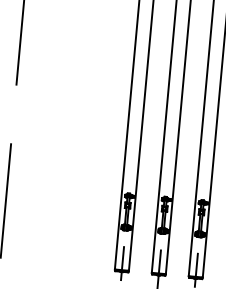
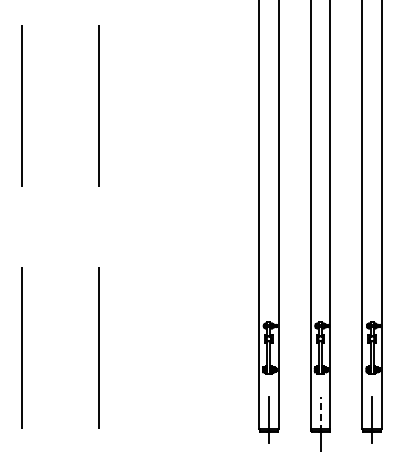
line: (159, 262) -> (320, 414), solid -> dashed

